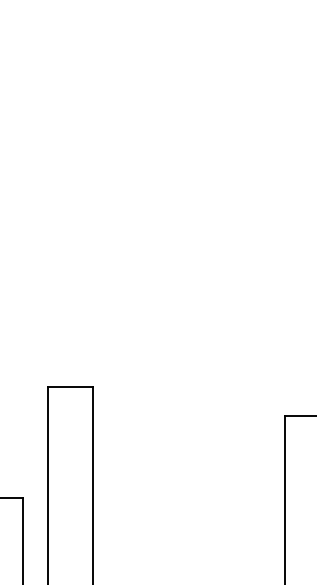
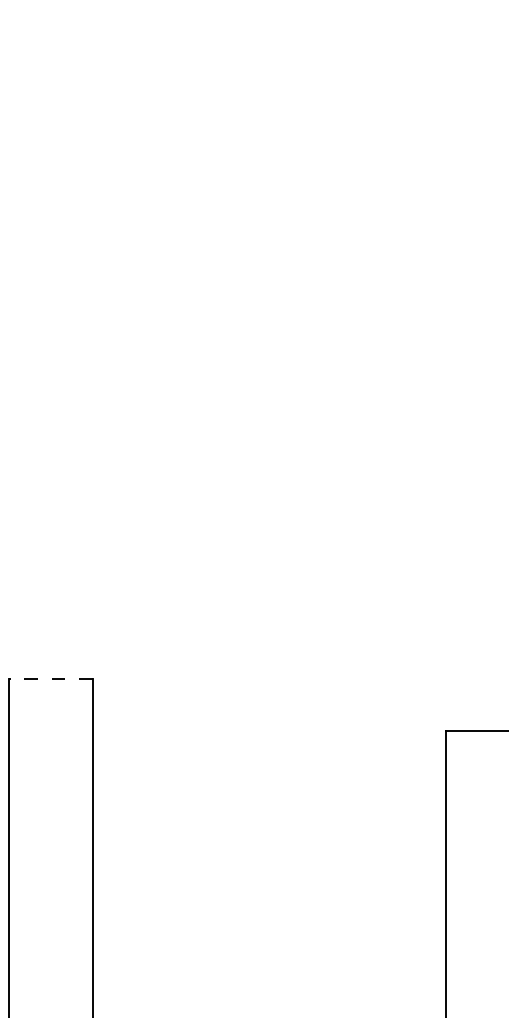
line: (70, 387) -> (50, 679), solid -> dashed

